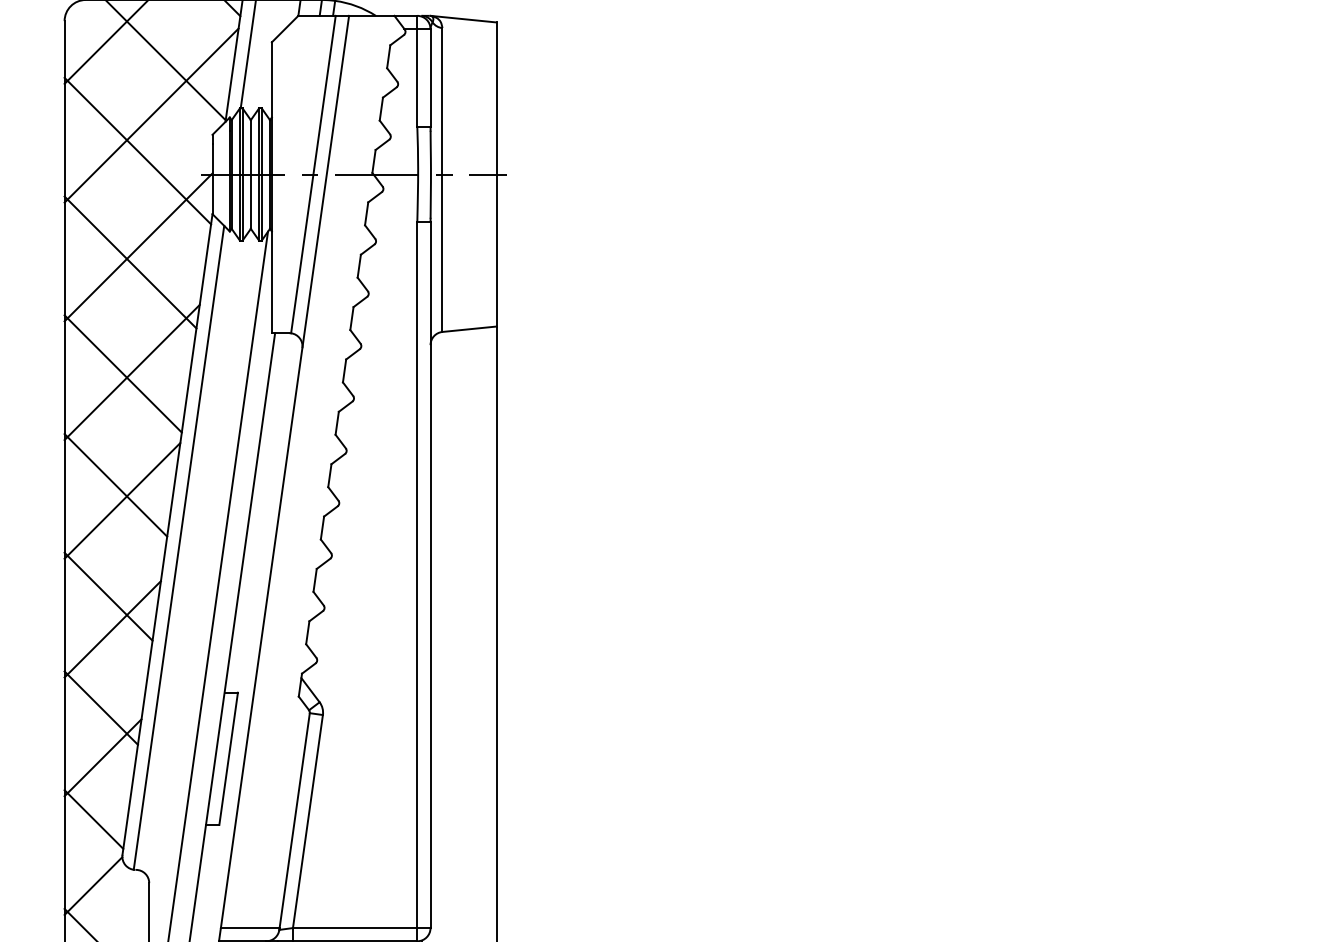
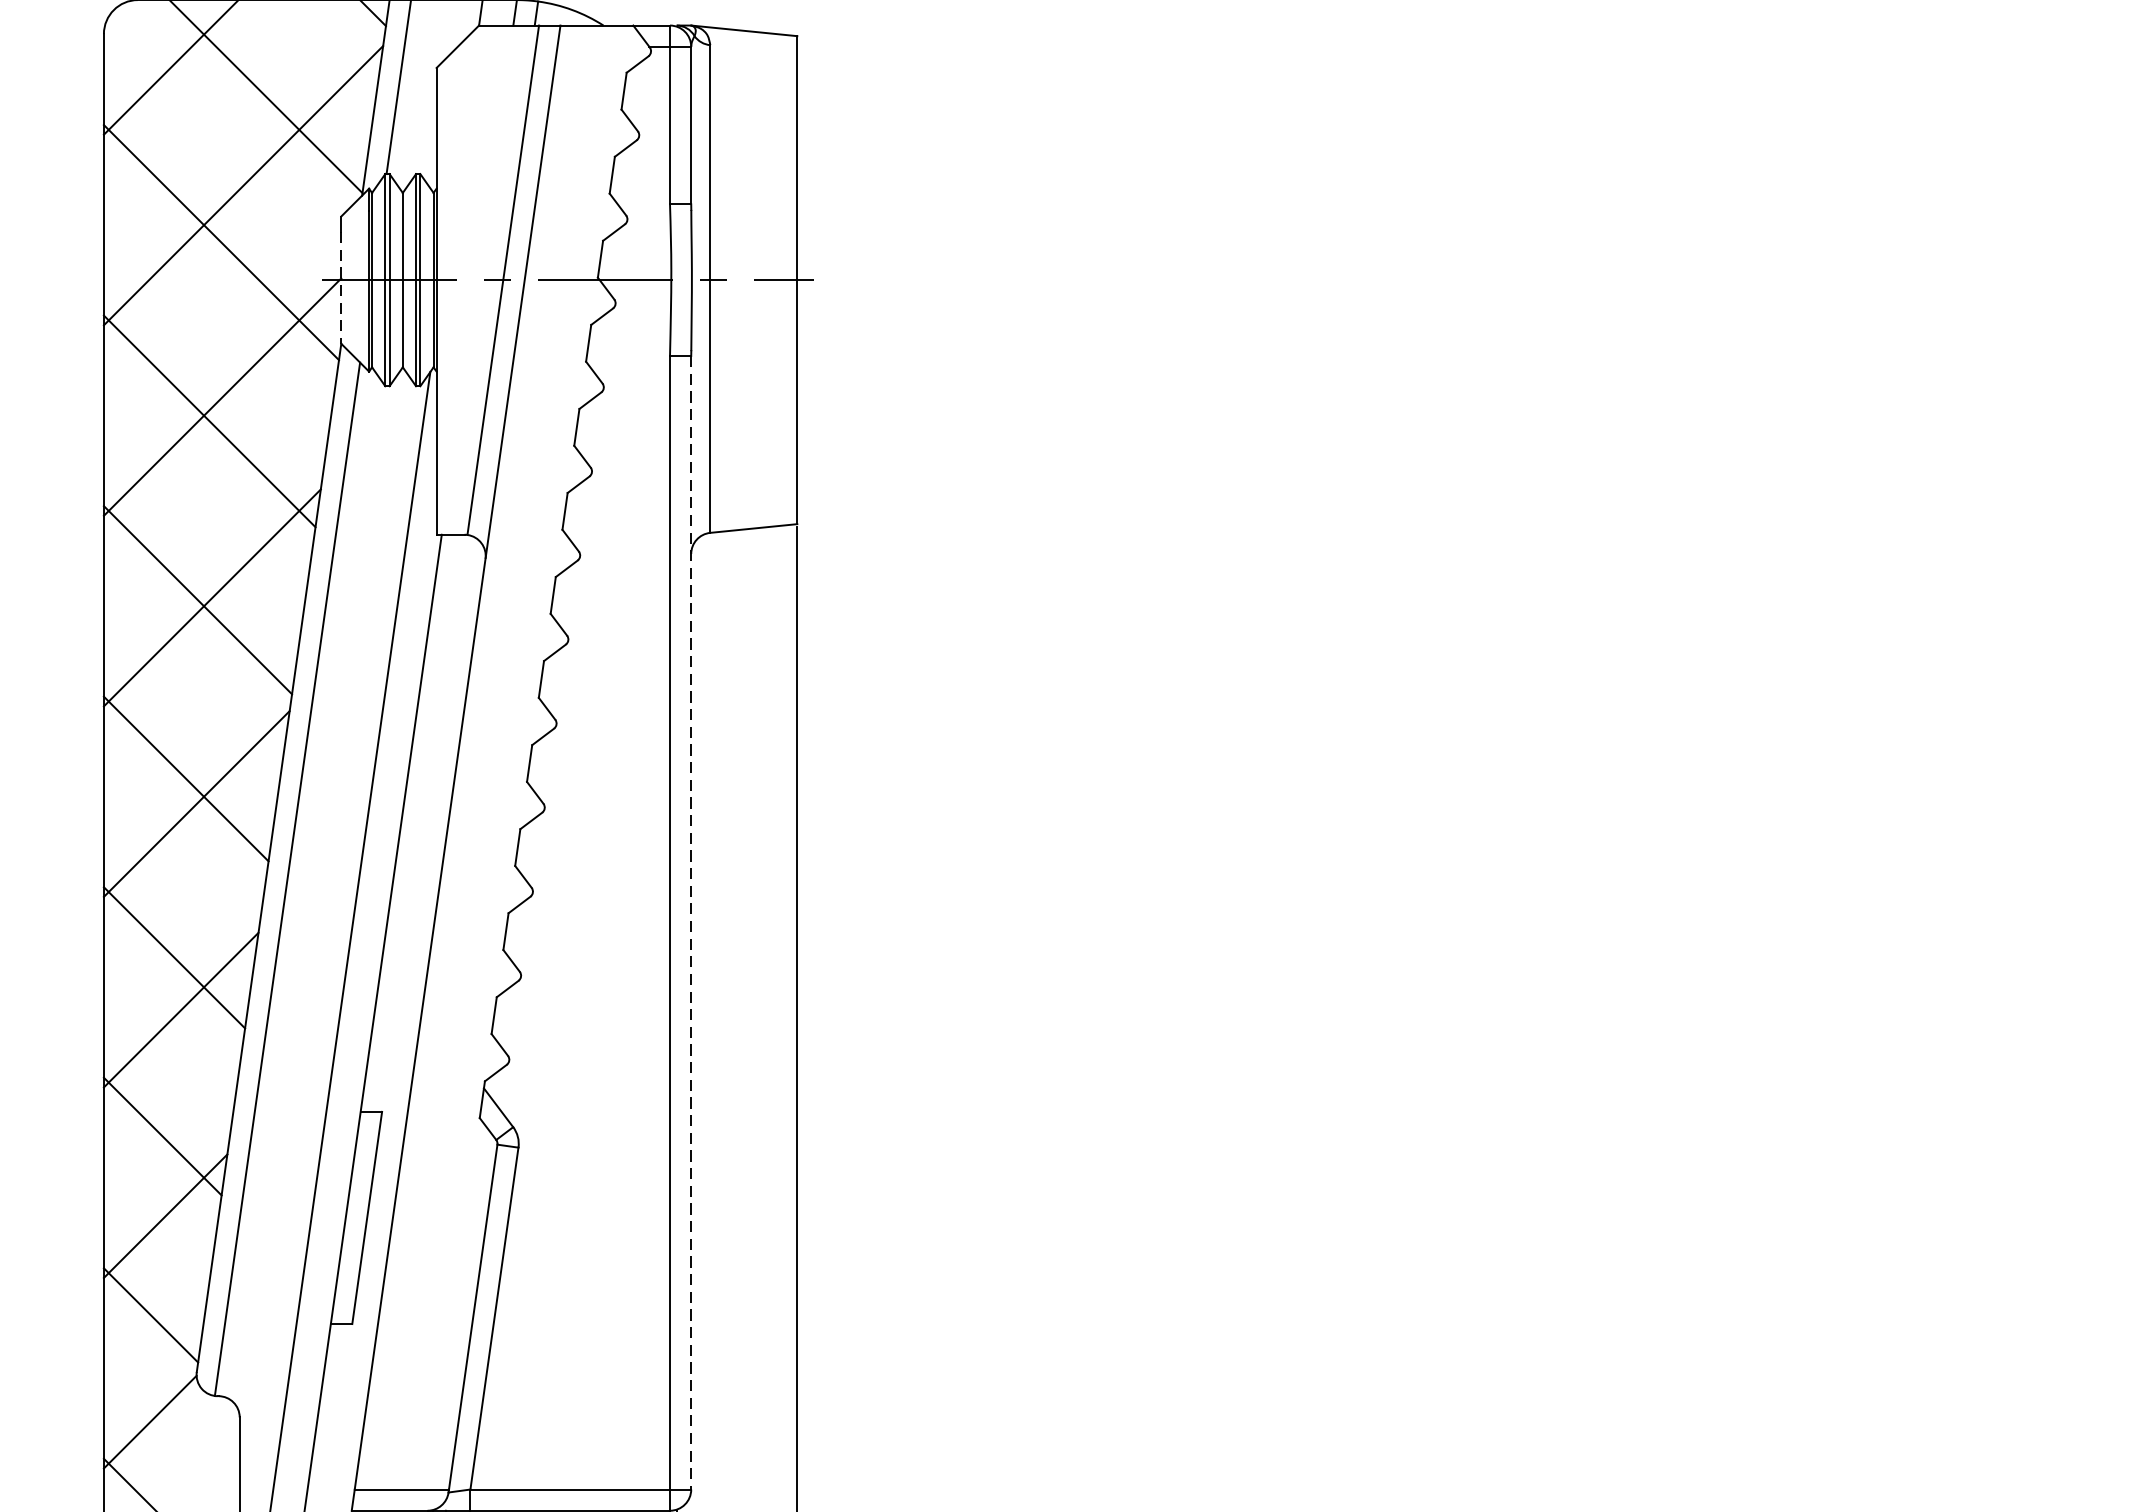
line: (212, 179) -> (341, 288), solid -> dashed
line: (430, 575) -> (691, 923), solid -> dashed

